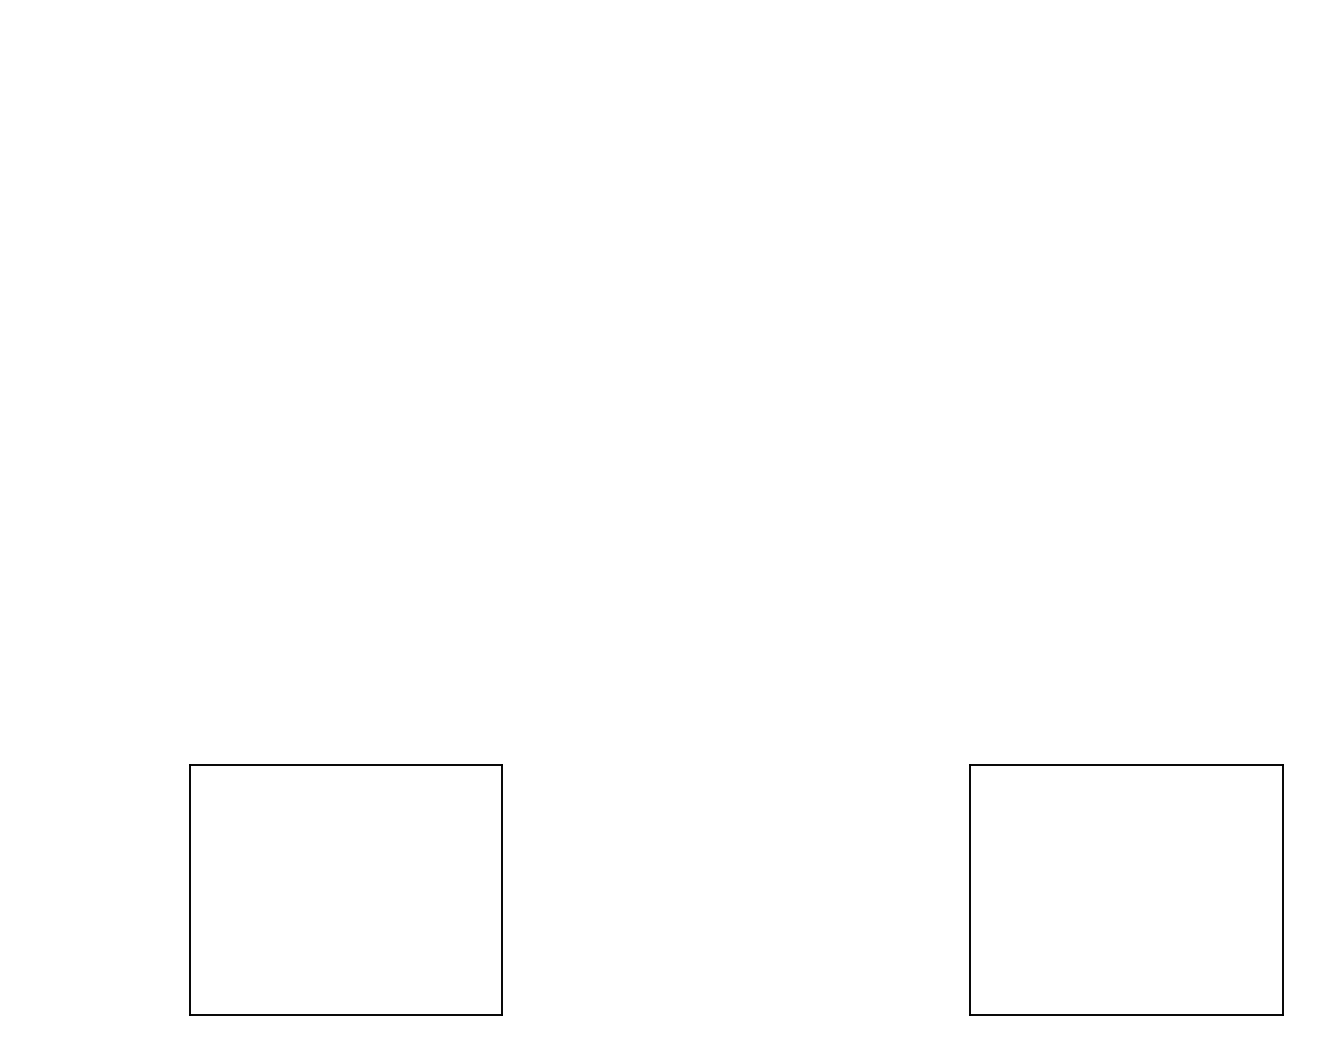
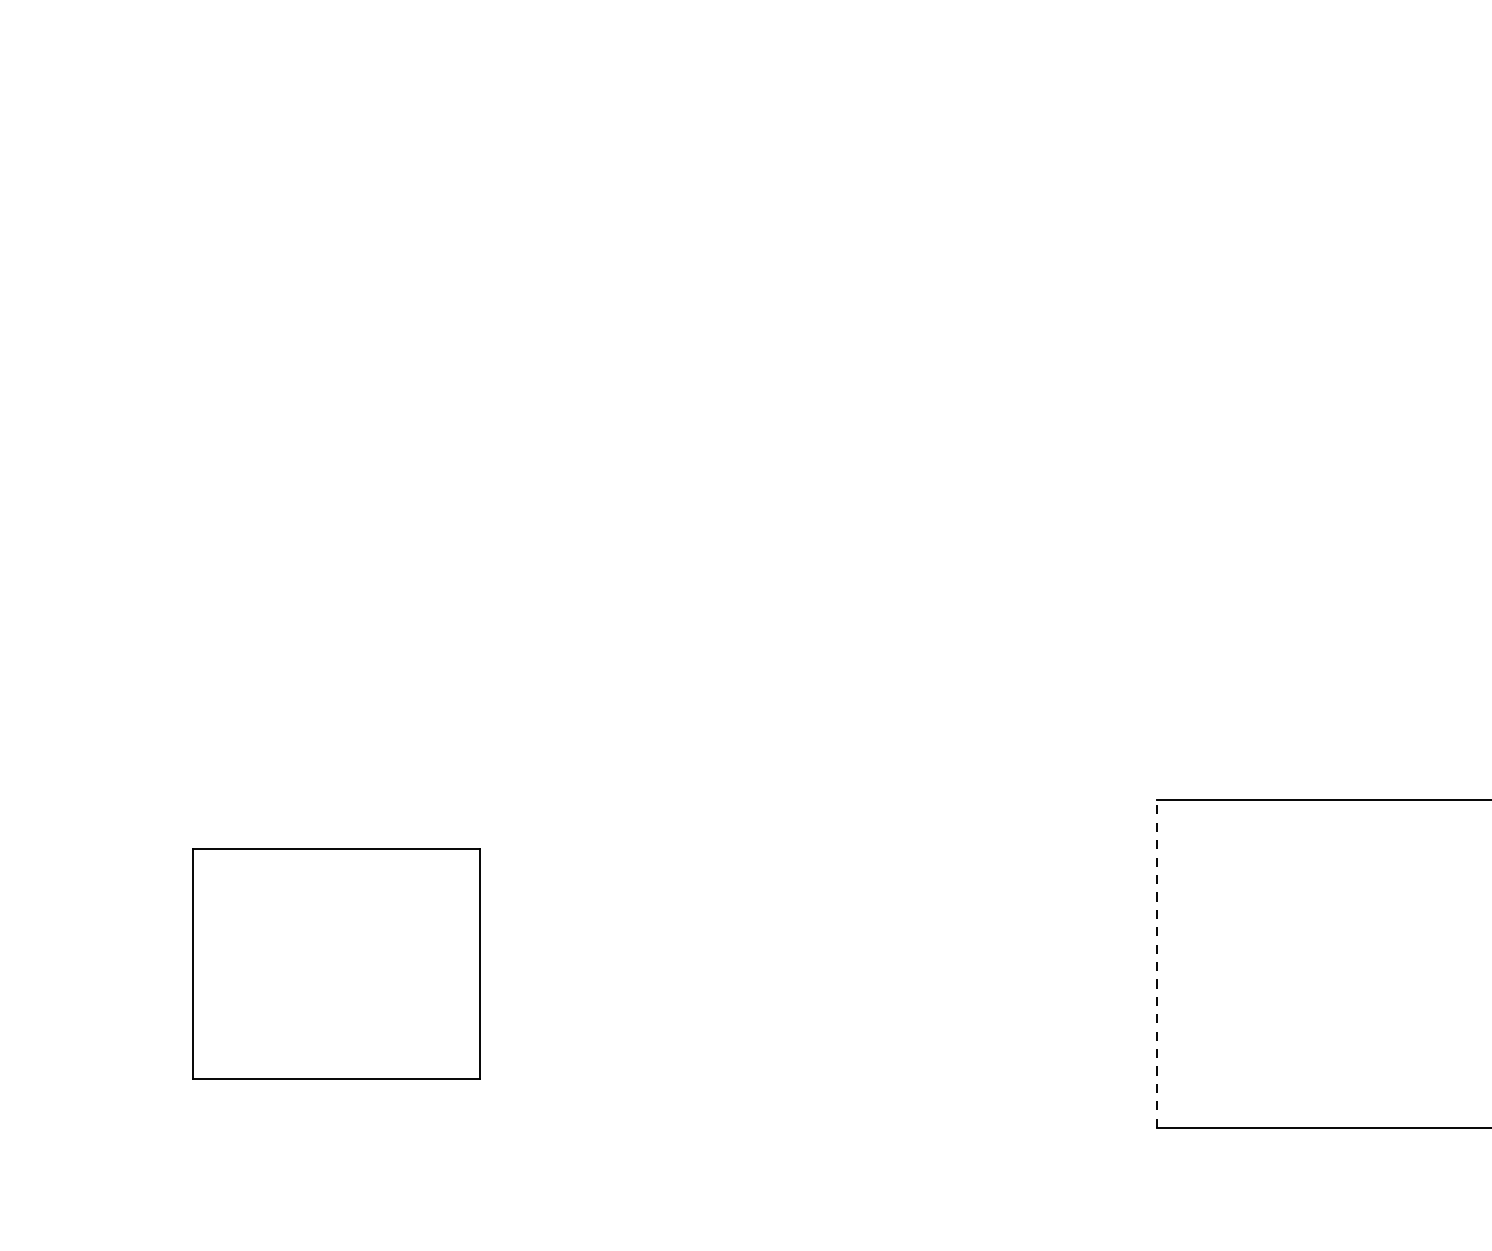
part: (345, 889) -> (335, 963), size x0.7
line: (970, 889) -> (1157, 963), solid -> dashed

